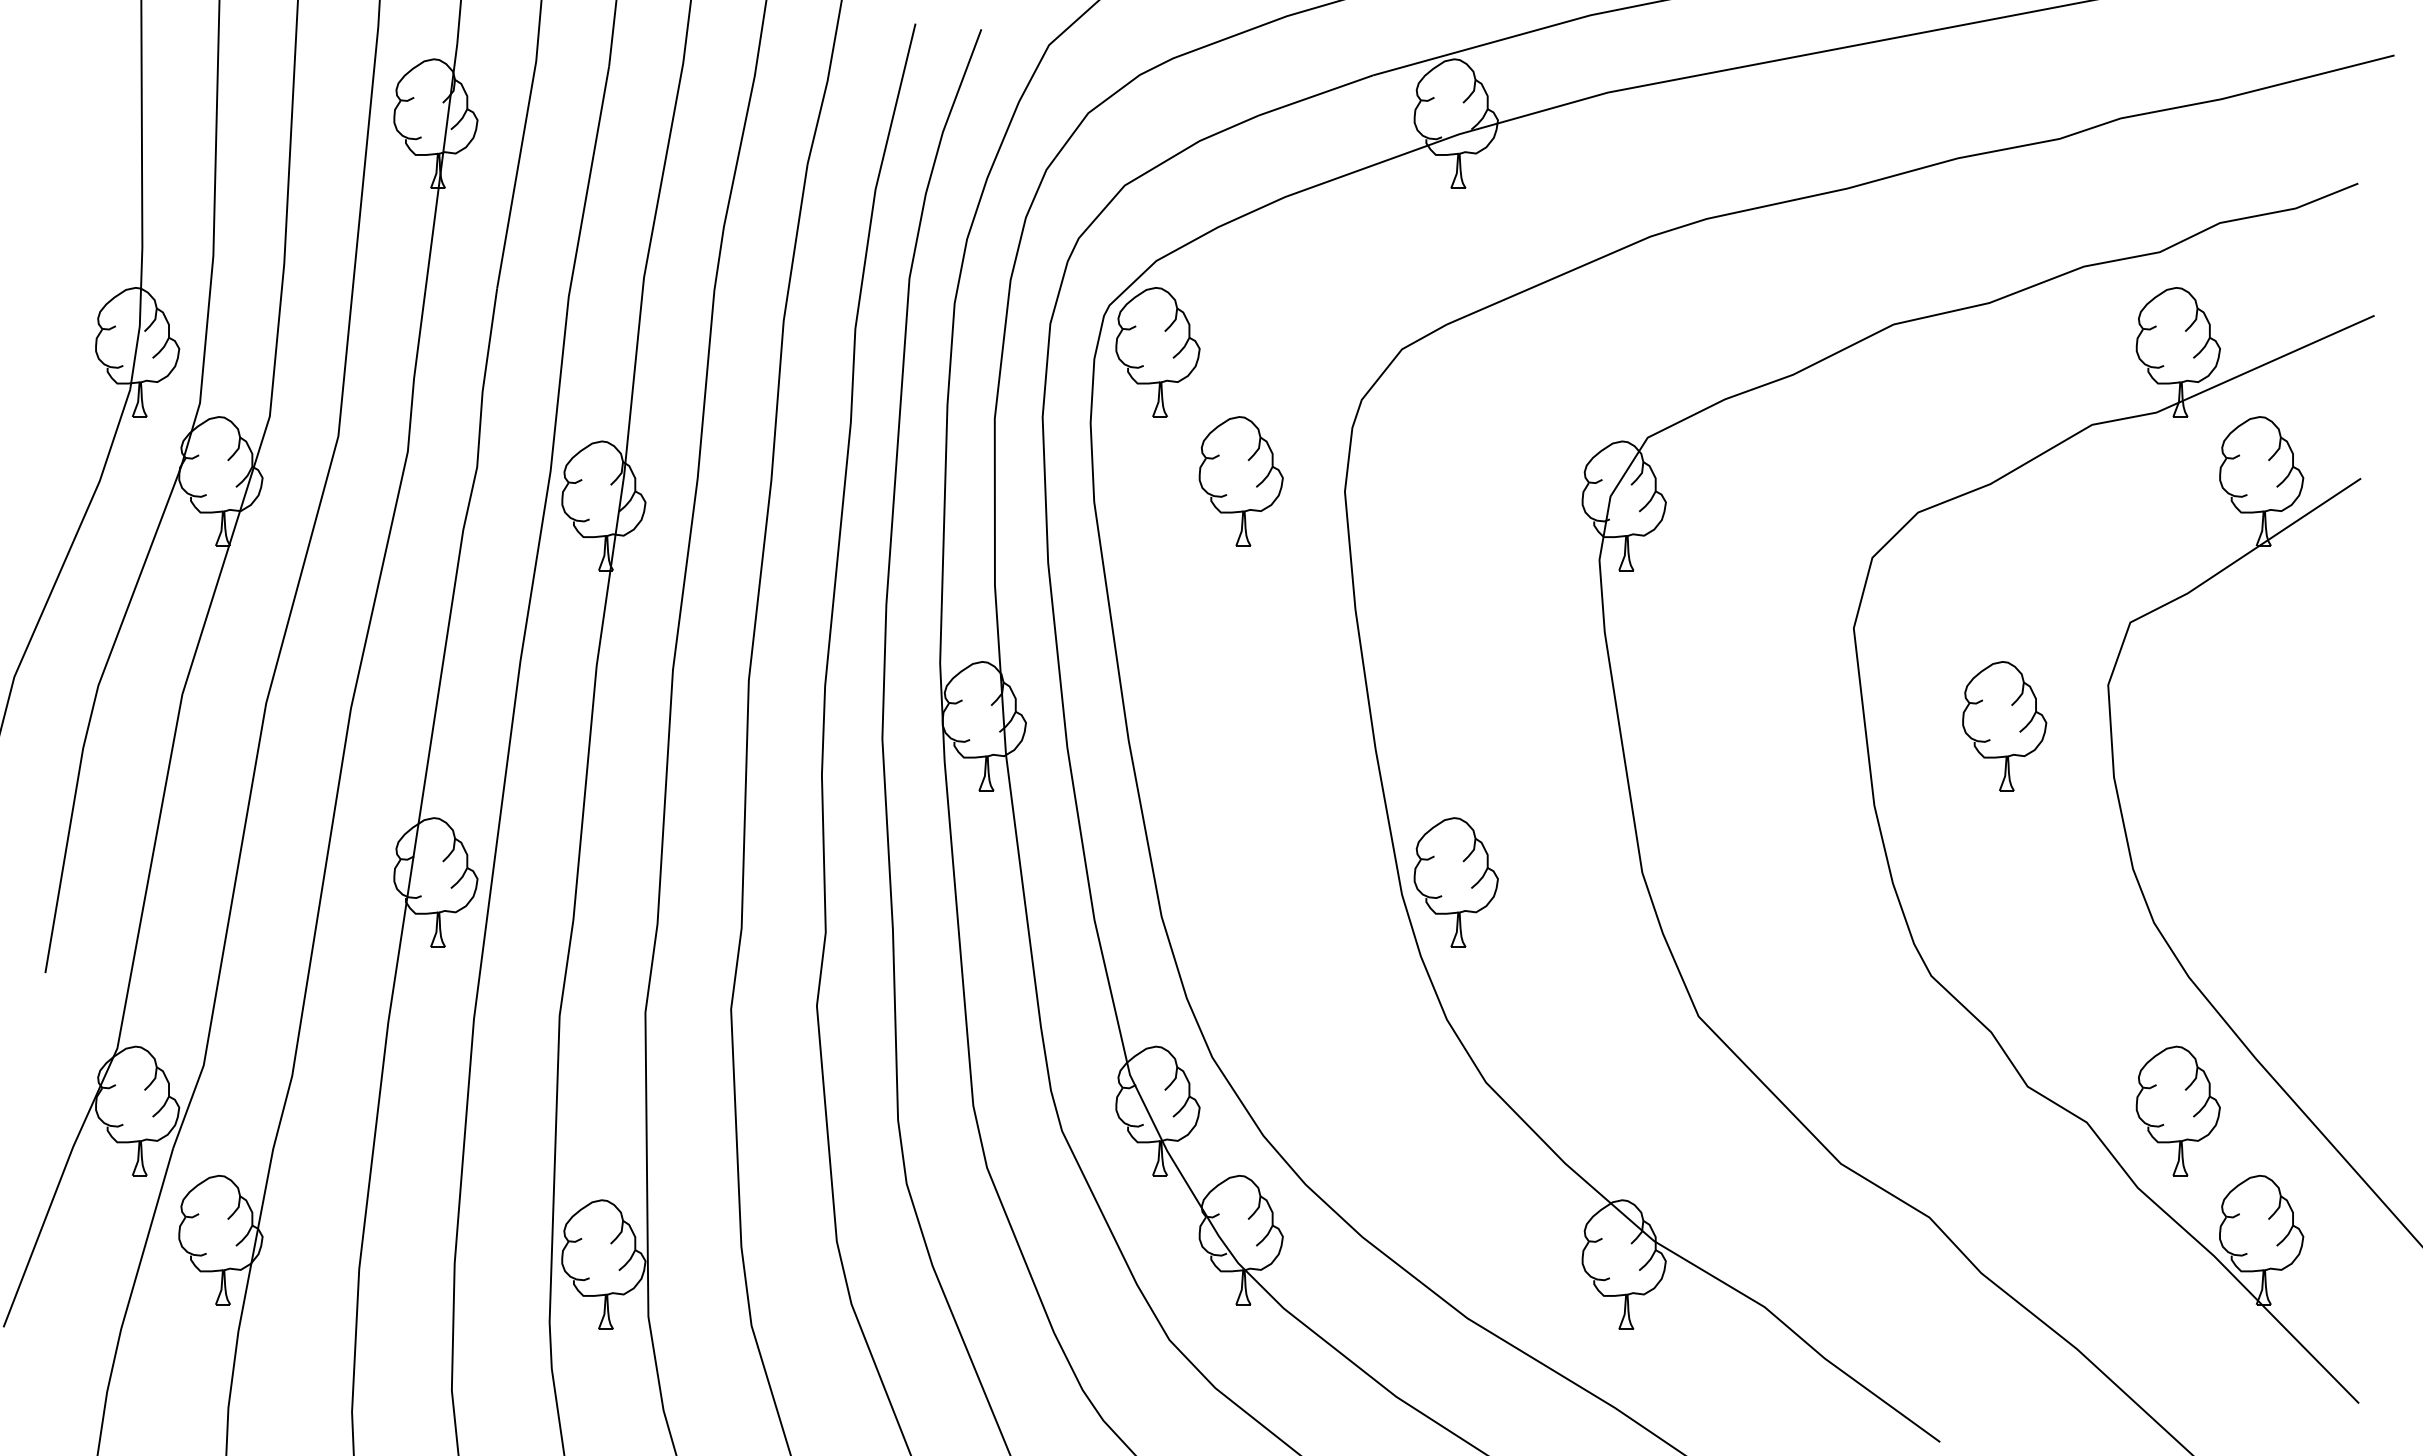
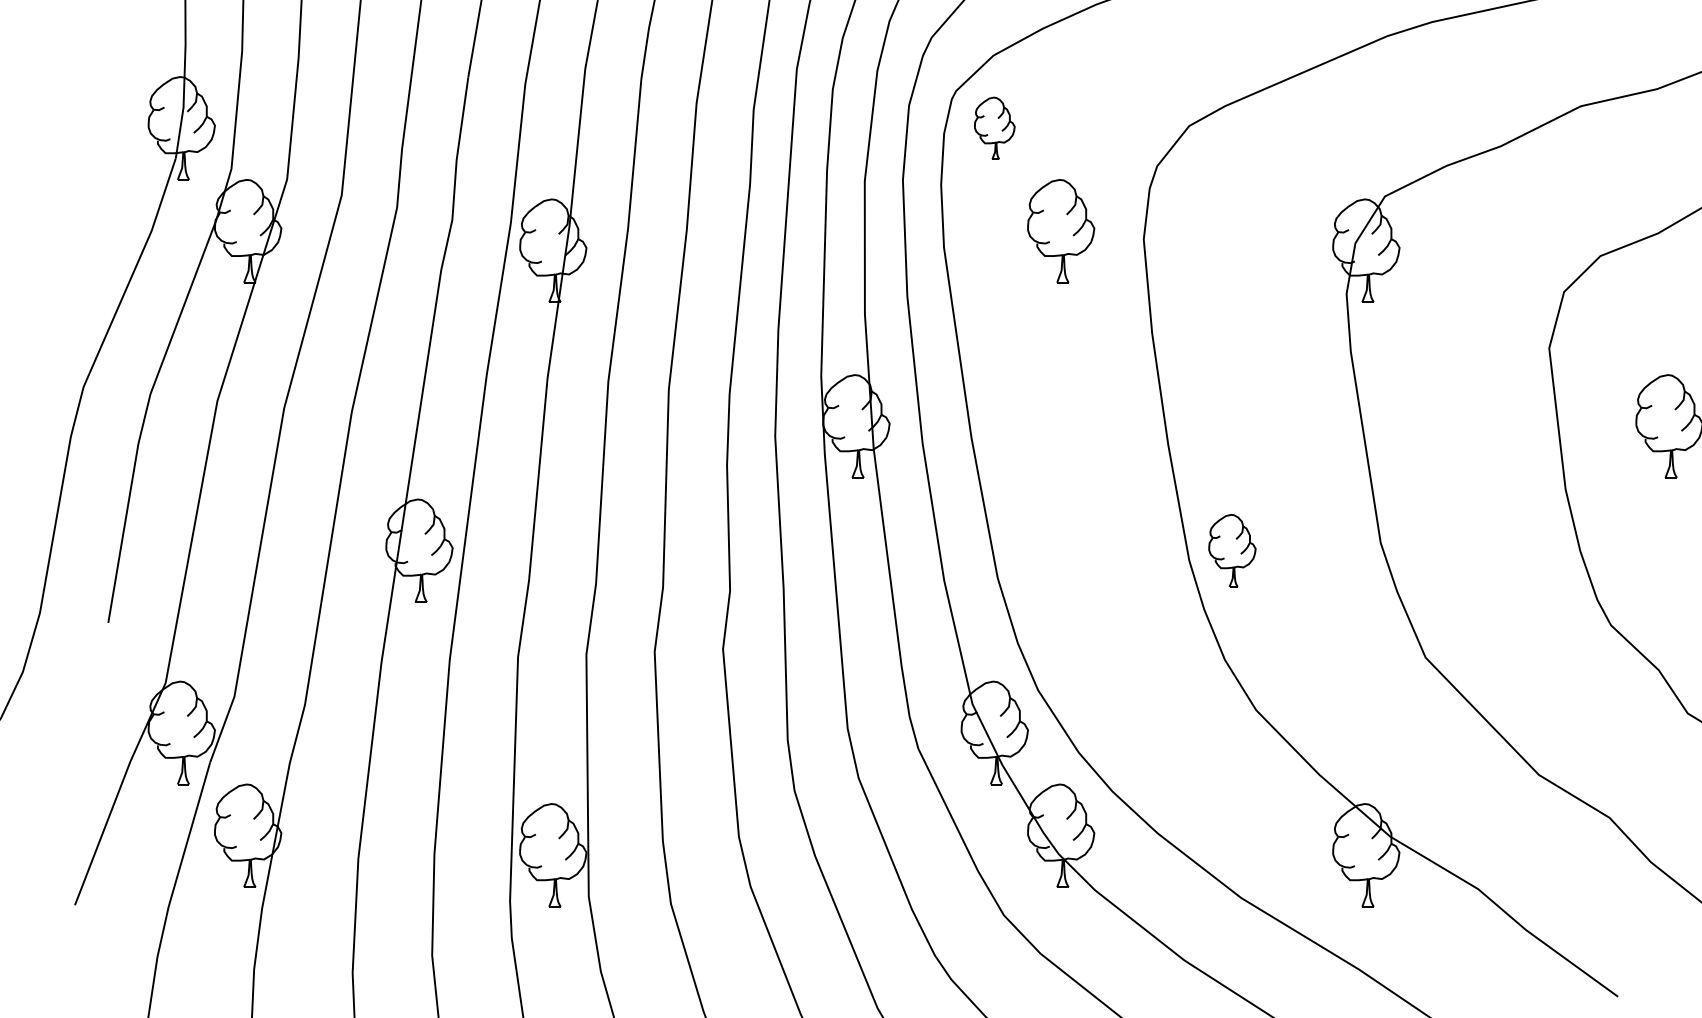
part: (1157, 352) -> (994, 128), size x0.6
part: (1455, 882) -> (1231, 550), size x0.7

